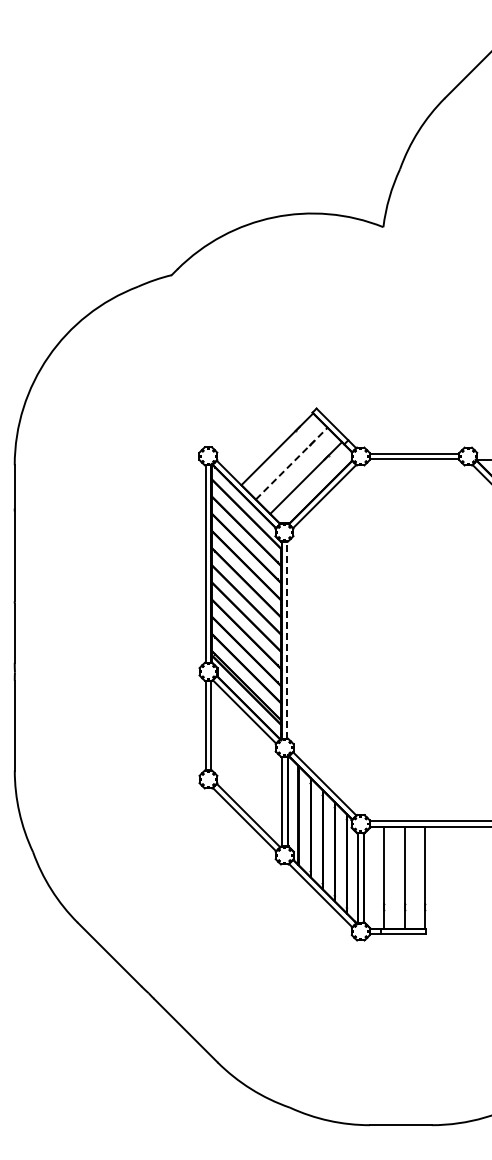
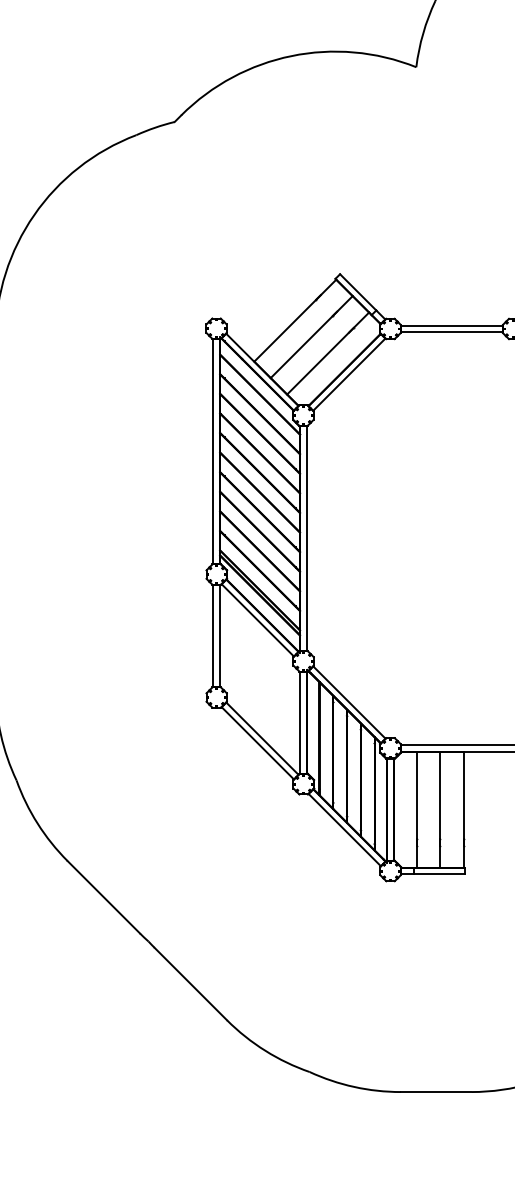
line: (291, 463) -> (311, 336), dashed -> solid
line: (287, 640) -> (306, 538), dashed -> solid

